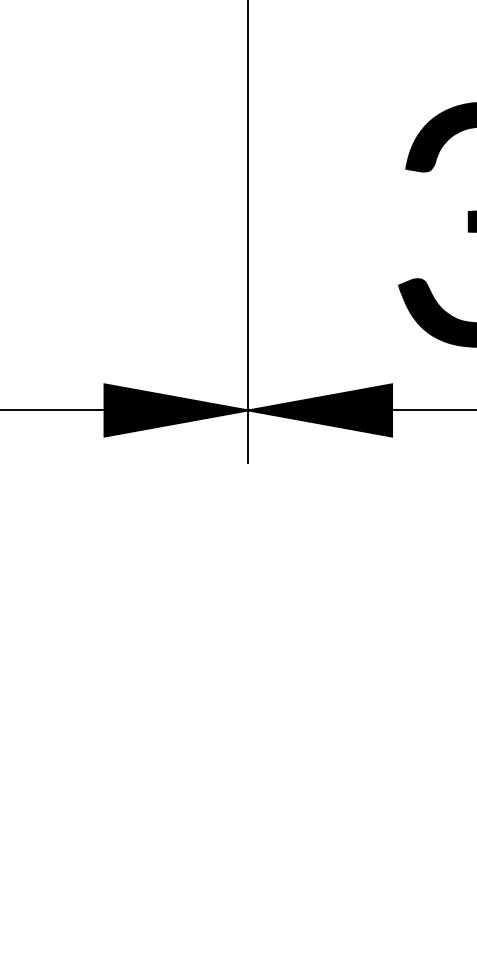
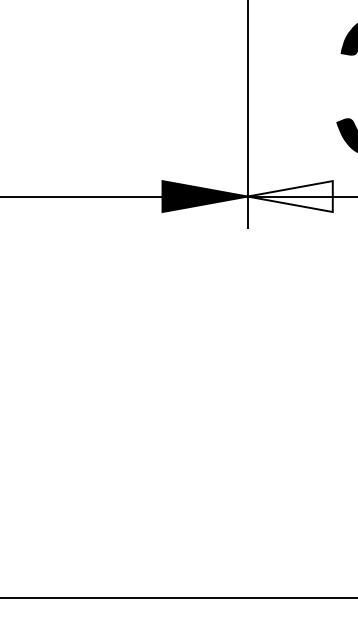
fill: (318, 410) -> (289, 196), removed

